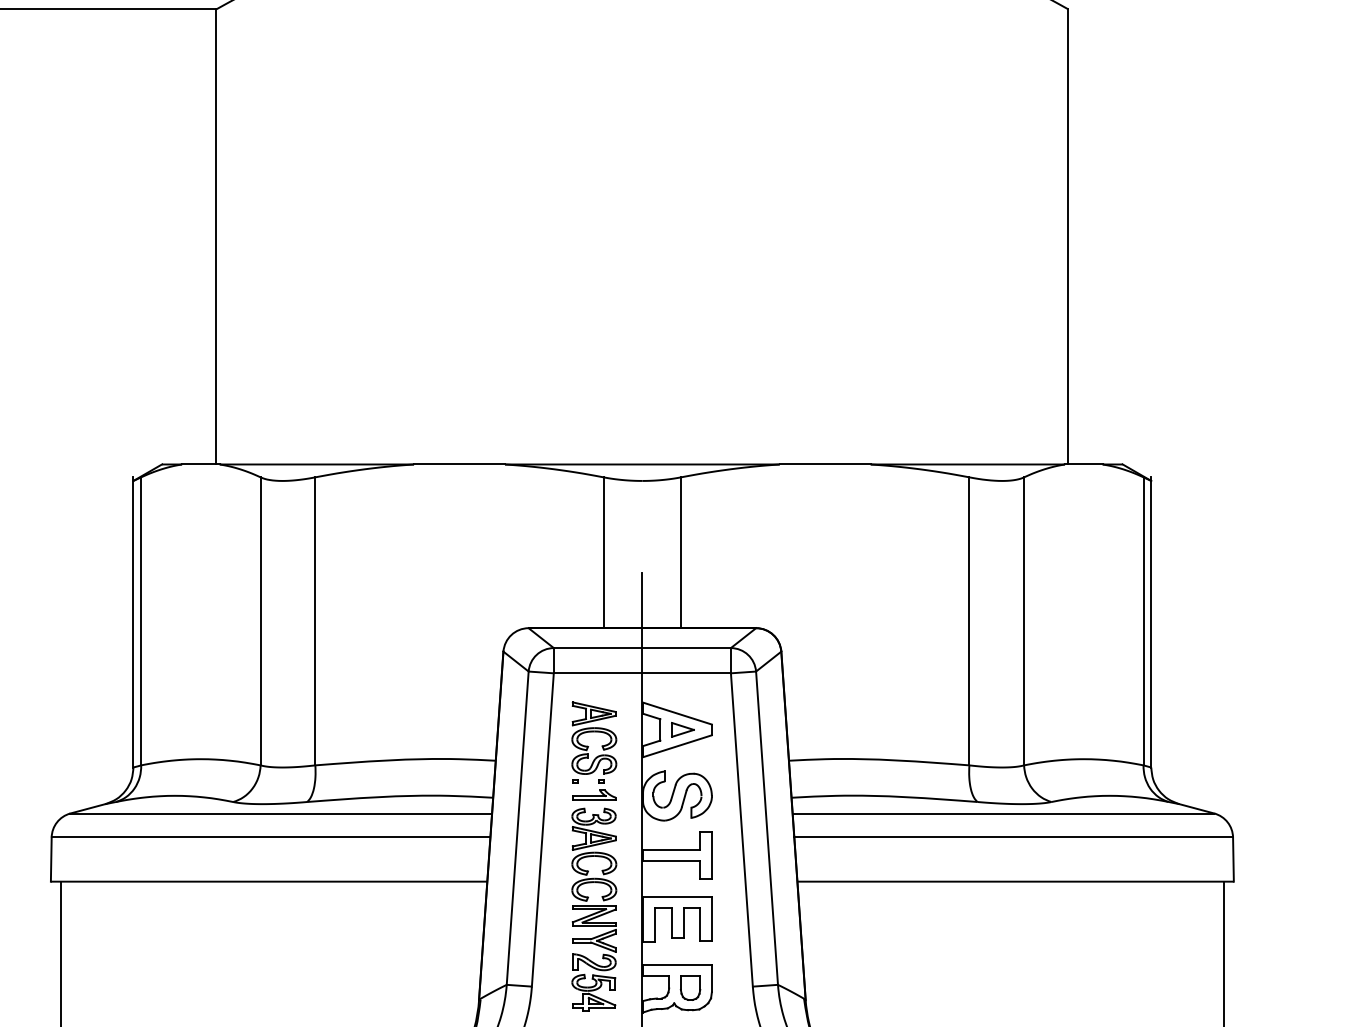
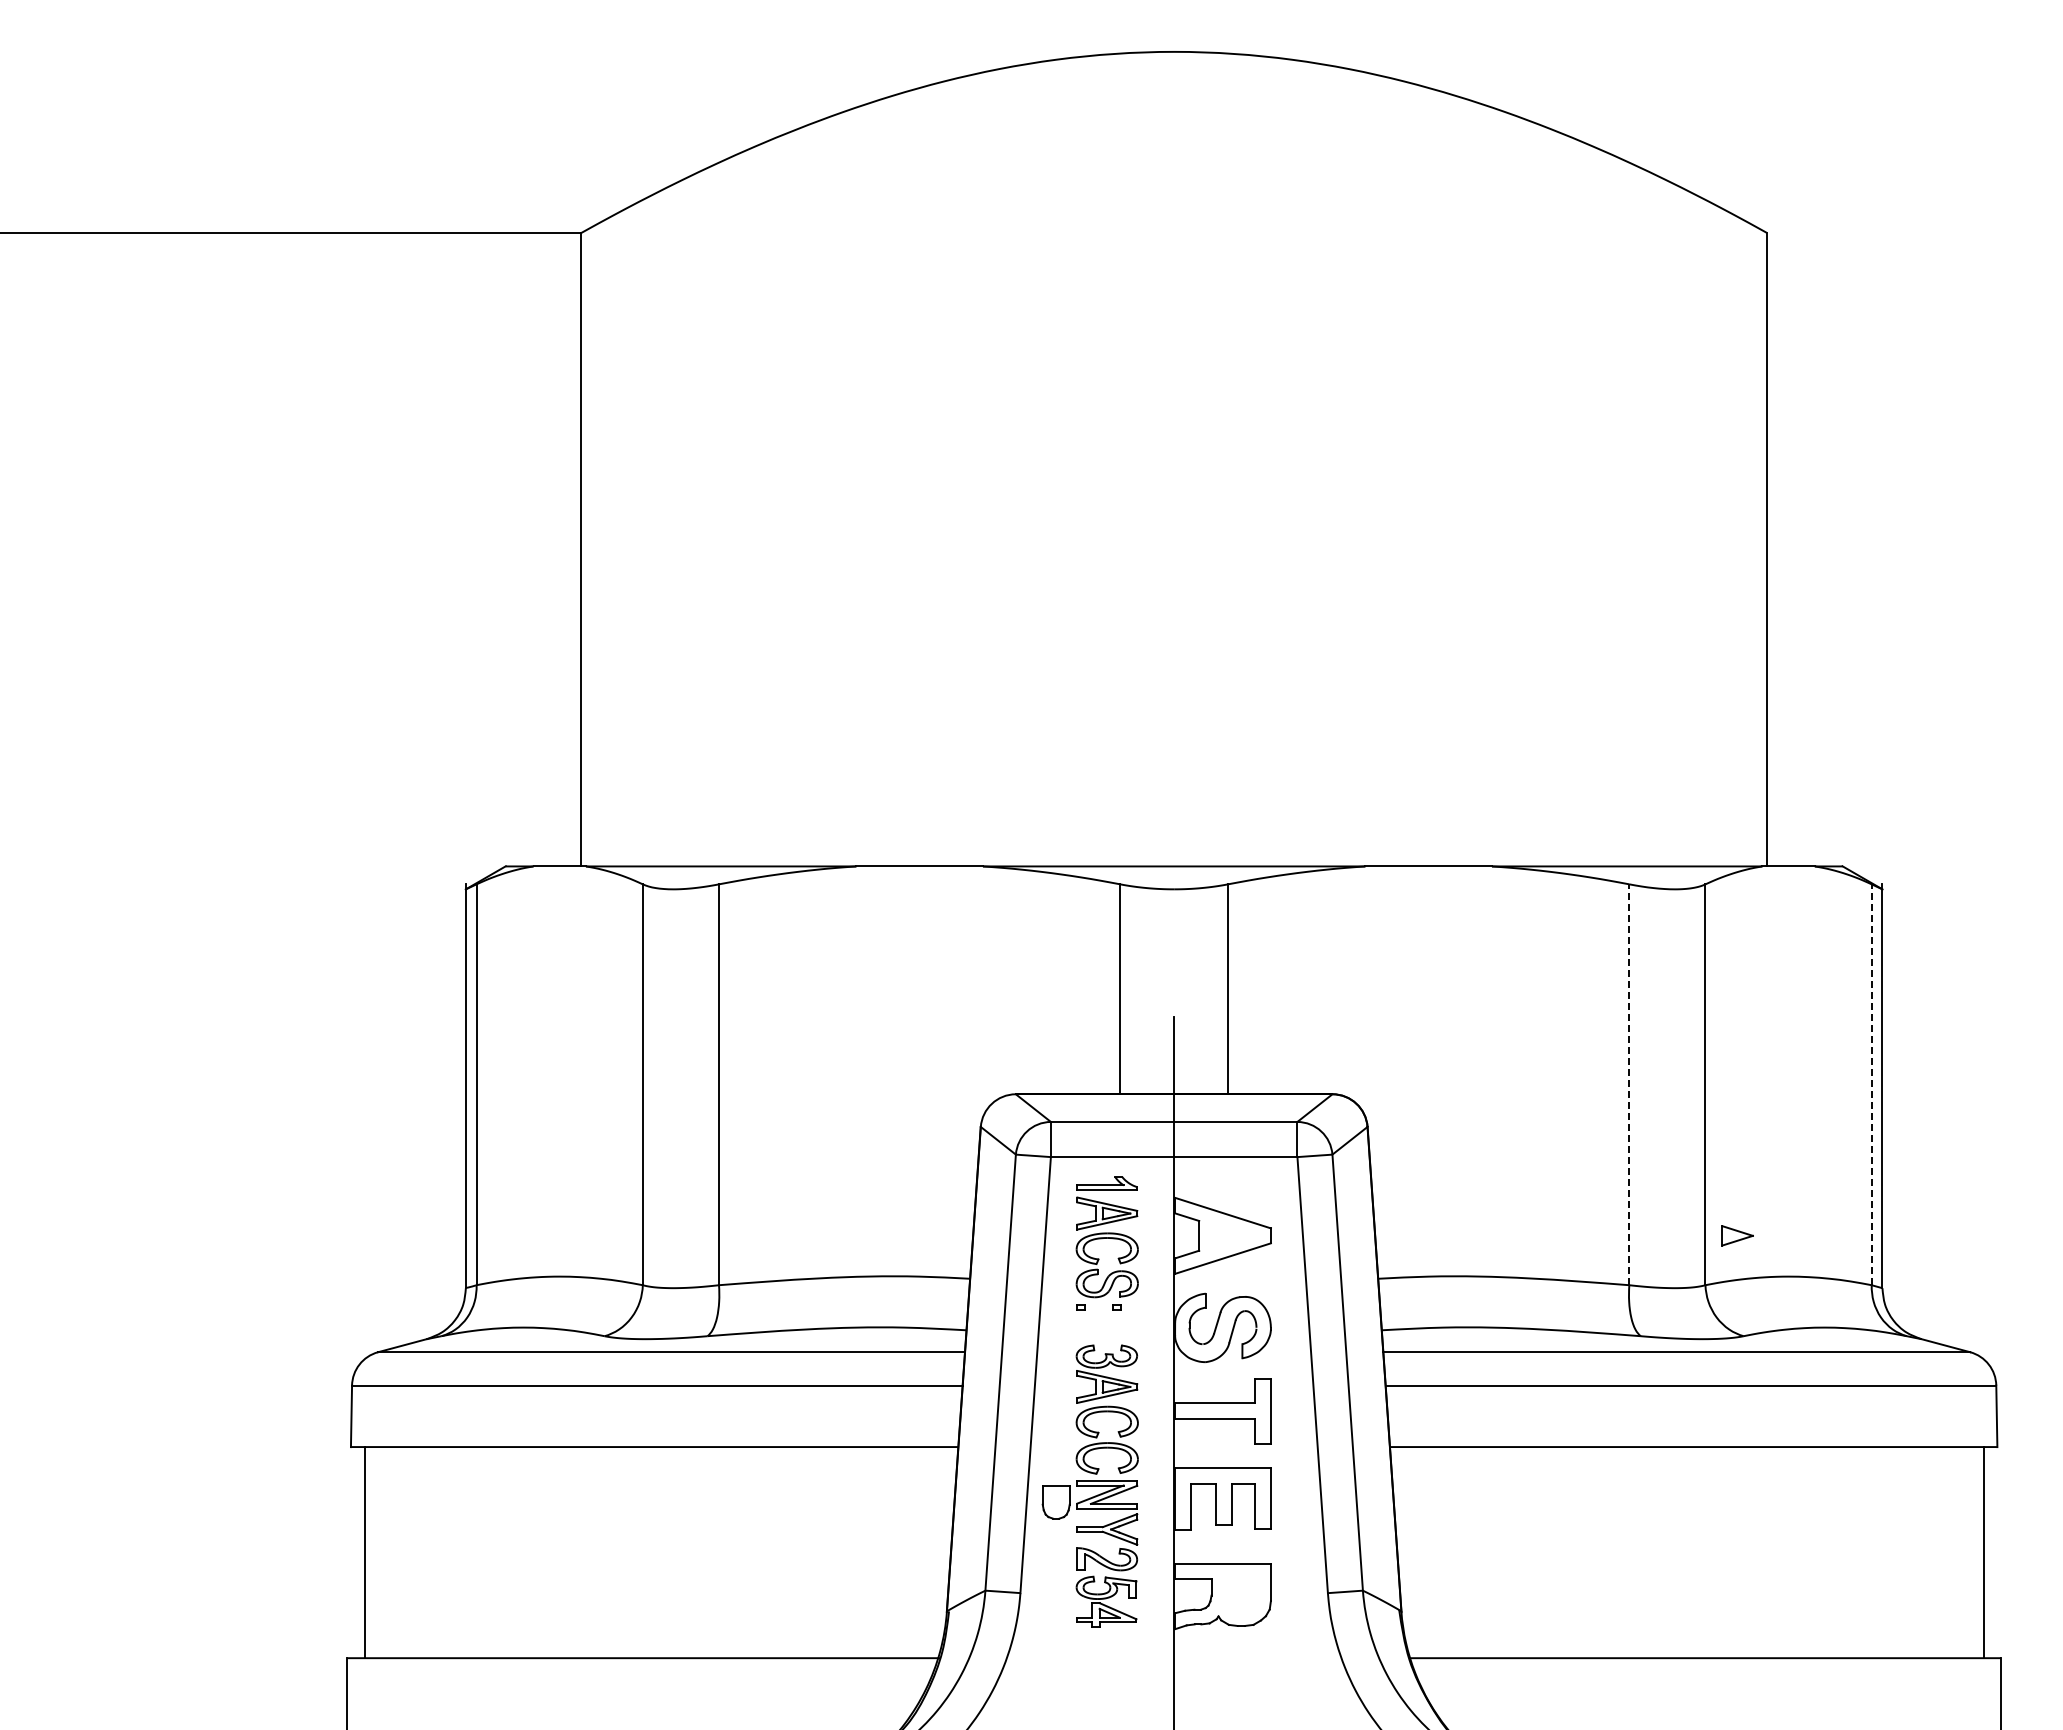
line: (969, 621) -> (1629, 1084), solid -> dashed
line: (1143, 621) -> (1871, 1084), solid -> dashed
part: (682, 729) -> (1737, 1235), moved
part: (593, 795) -> (1106, 1183), moved
part: (690, 988) -> (1055, 1502), moved

